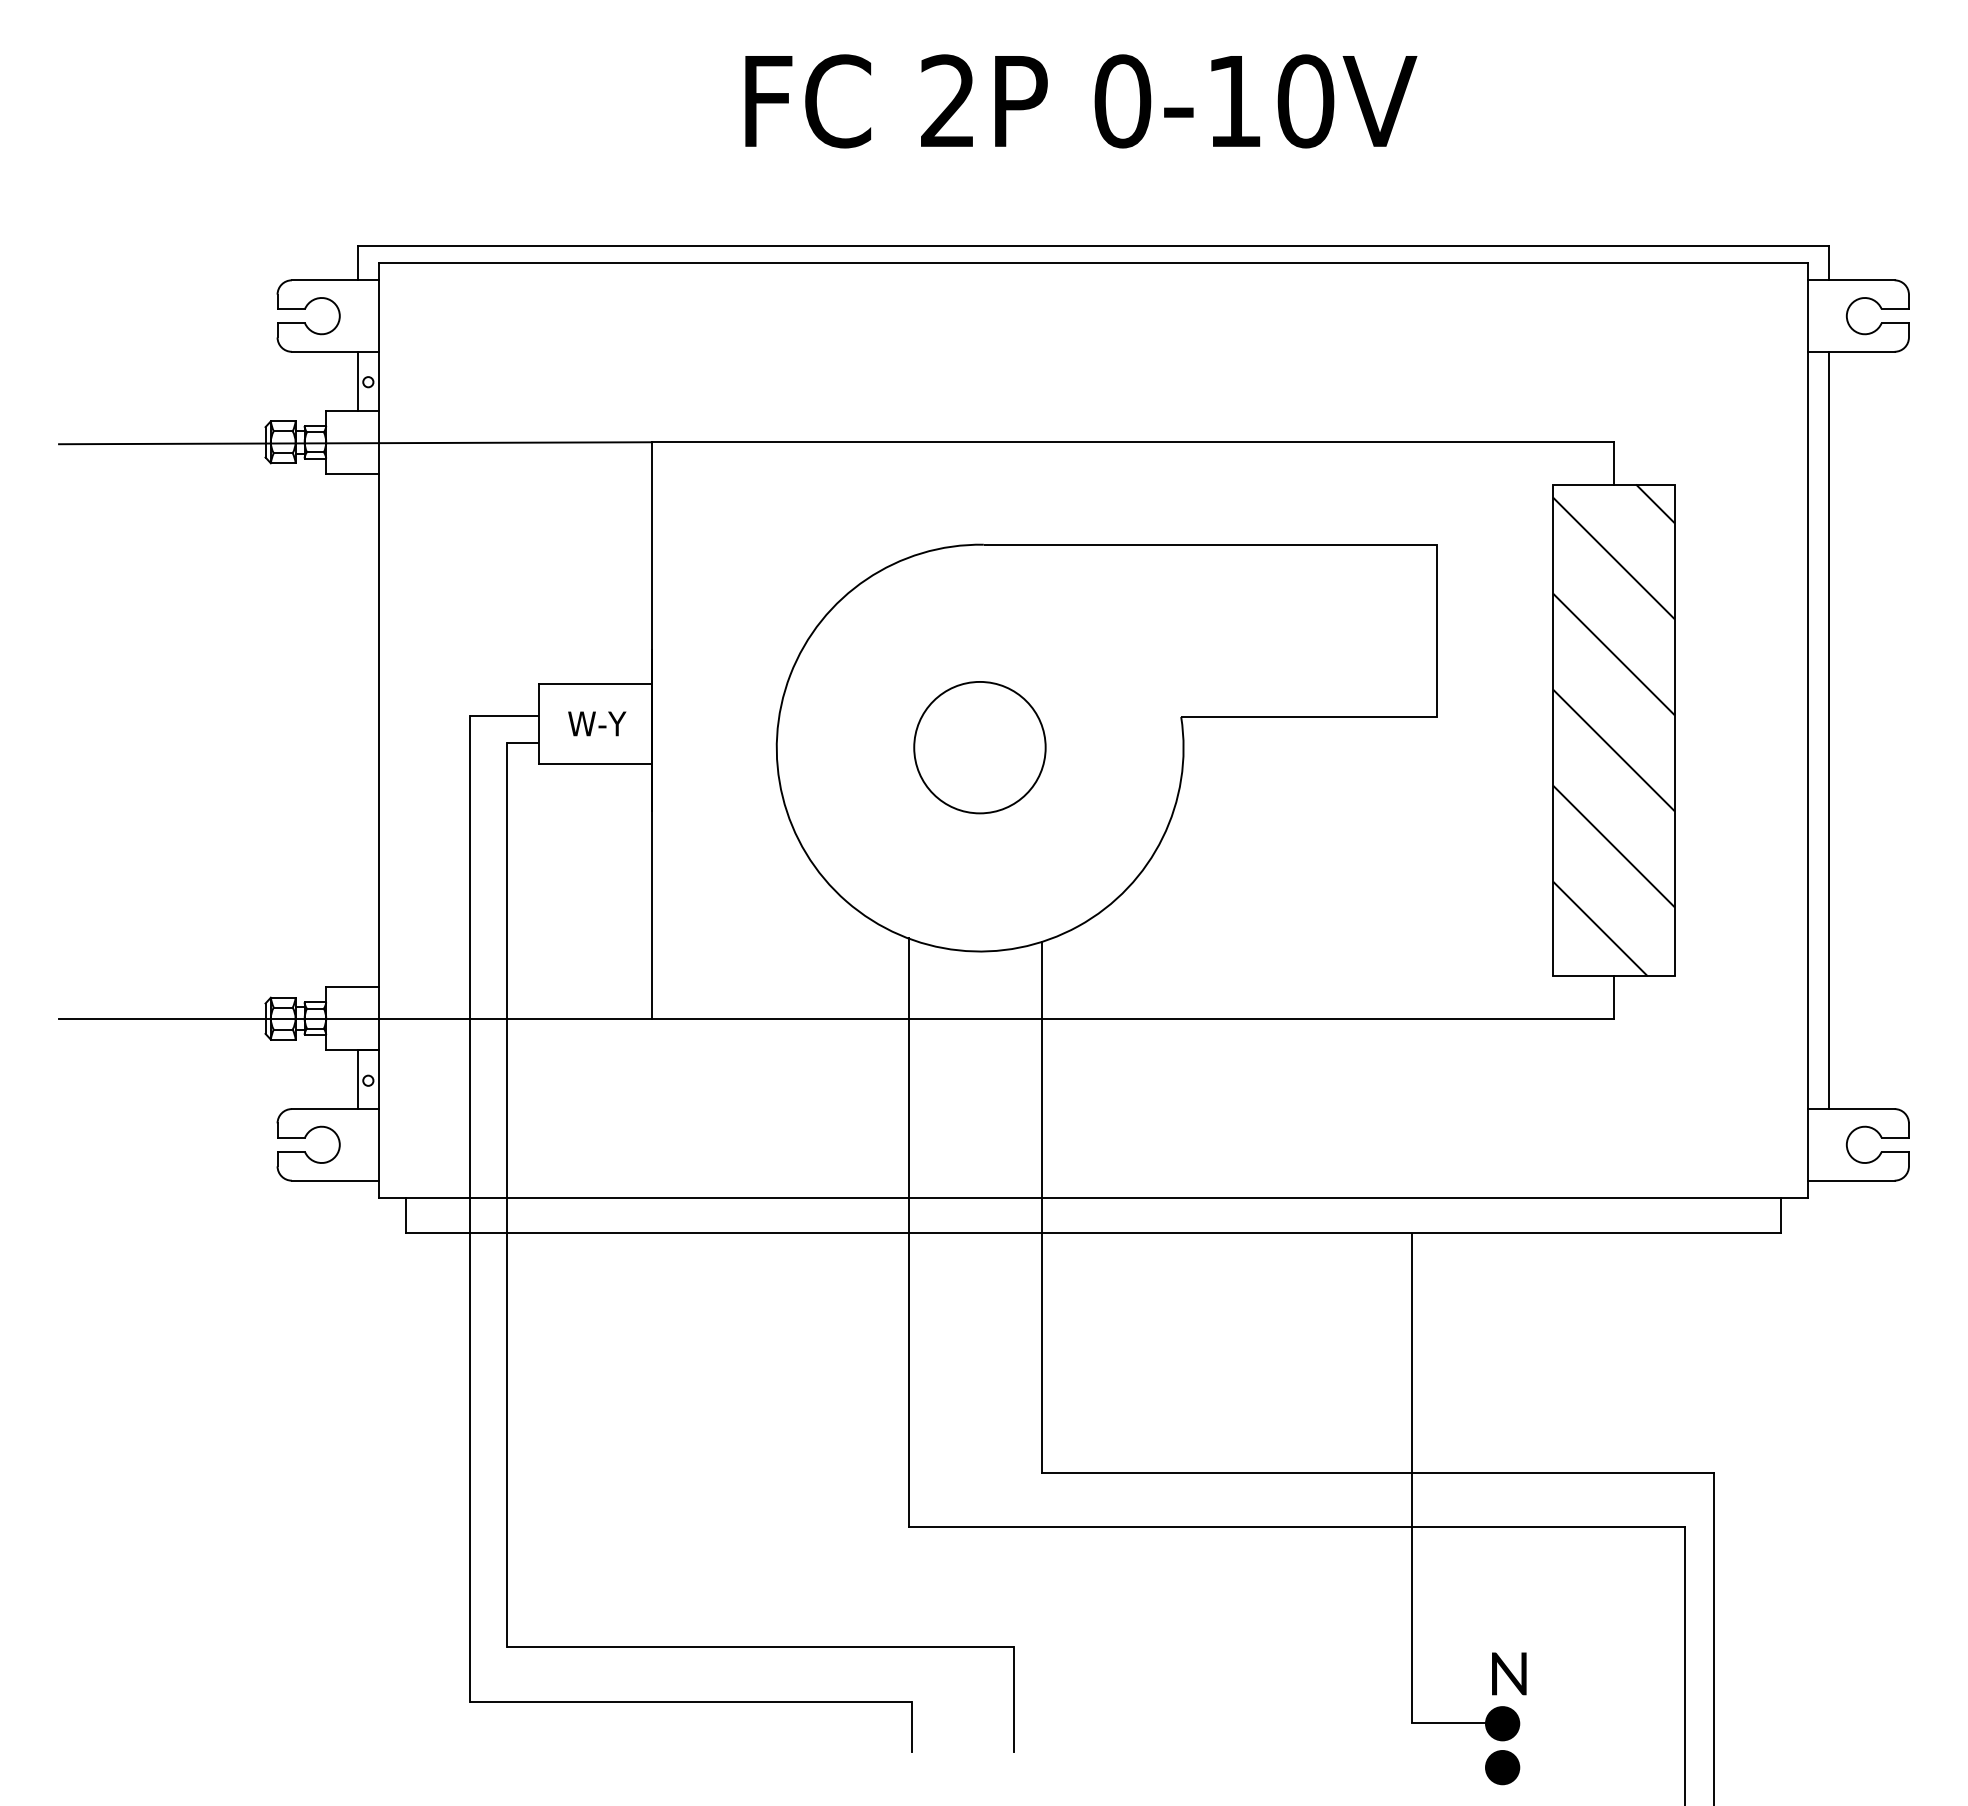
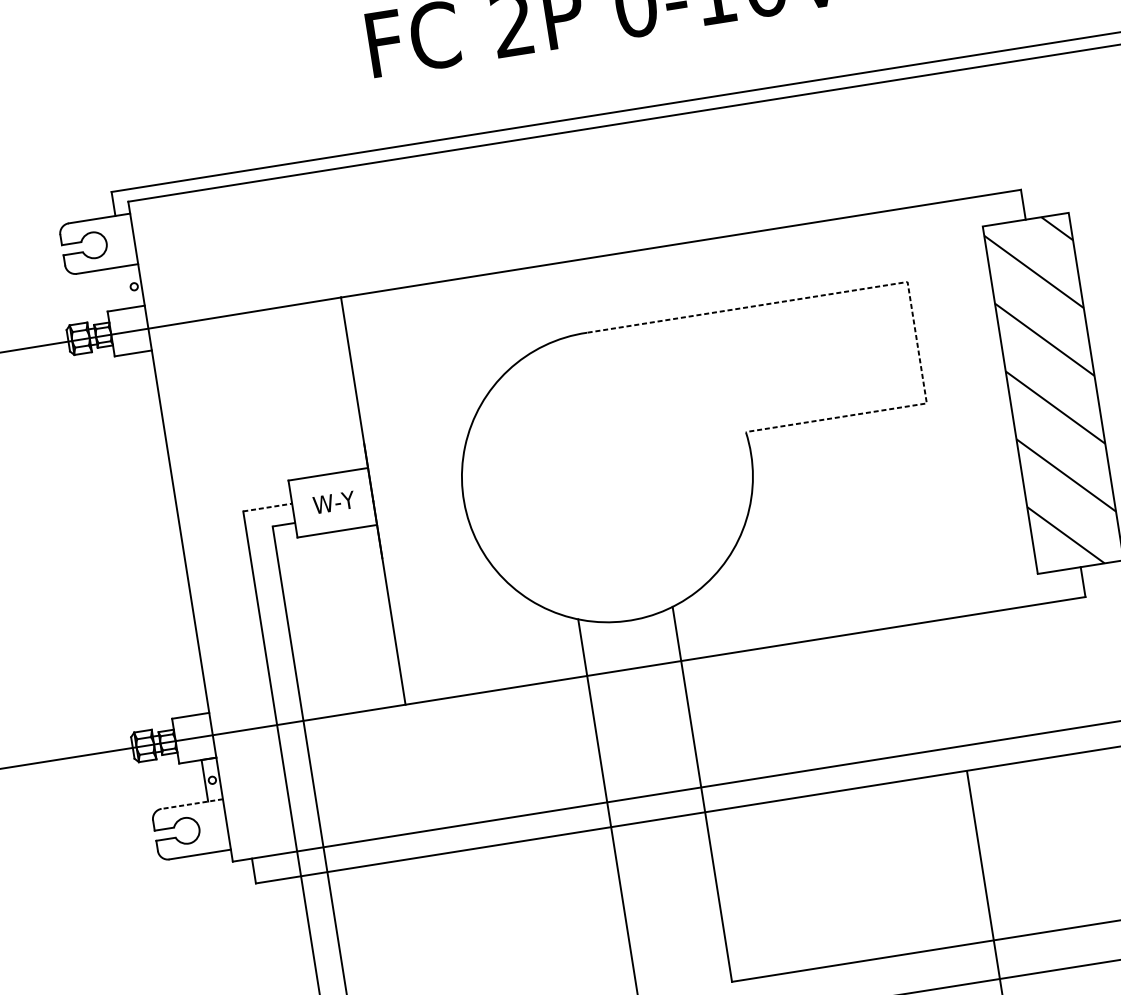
line: (357, 380) -> (126, 286), removed
line: (1426, 544) -> (899, 283), solid -> dashed
line: (504, 716) -> (267, 507), solid -> dashed
circle: (979, 747) -> (606, 476), removed
line: (334, 1109) -> (191, 804), solid -> dashed

